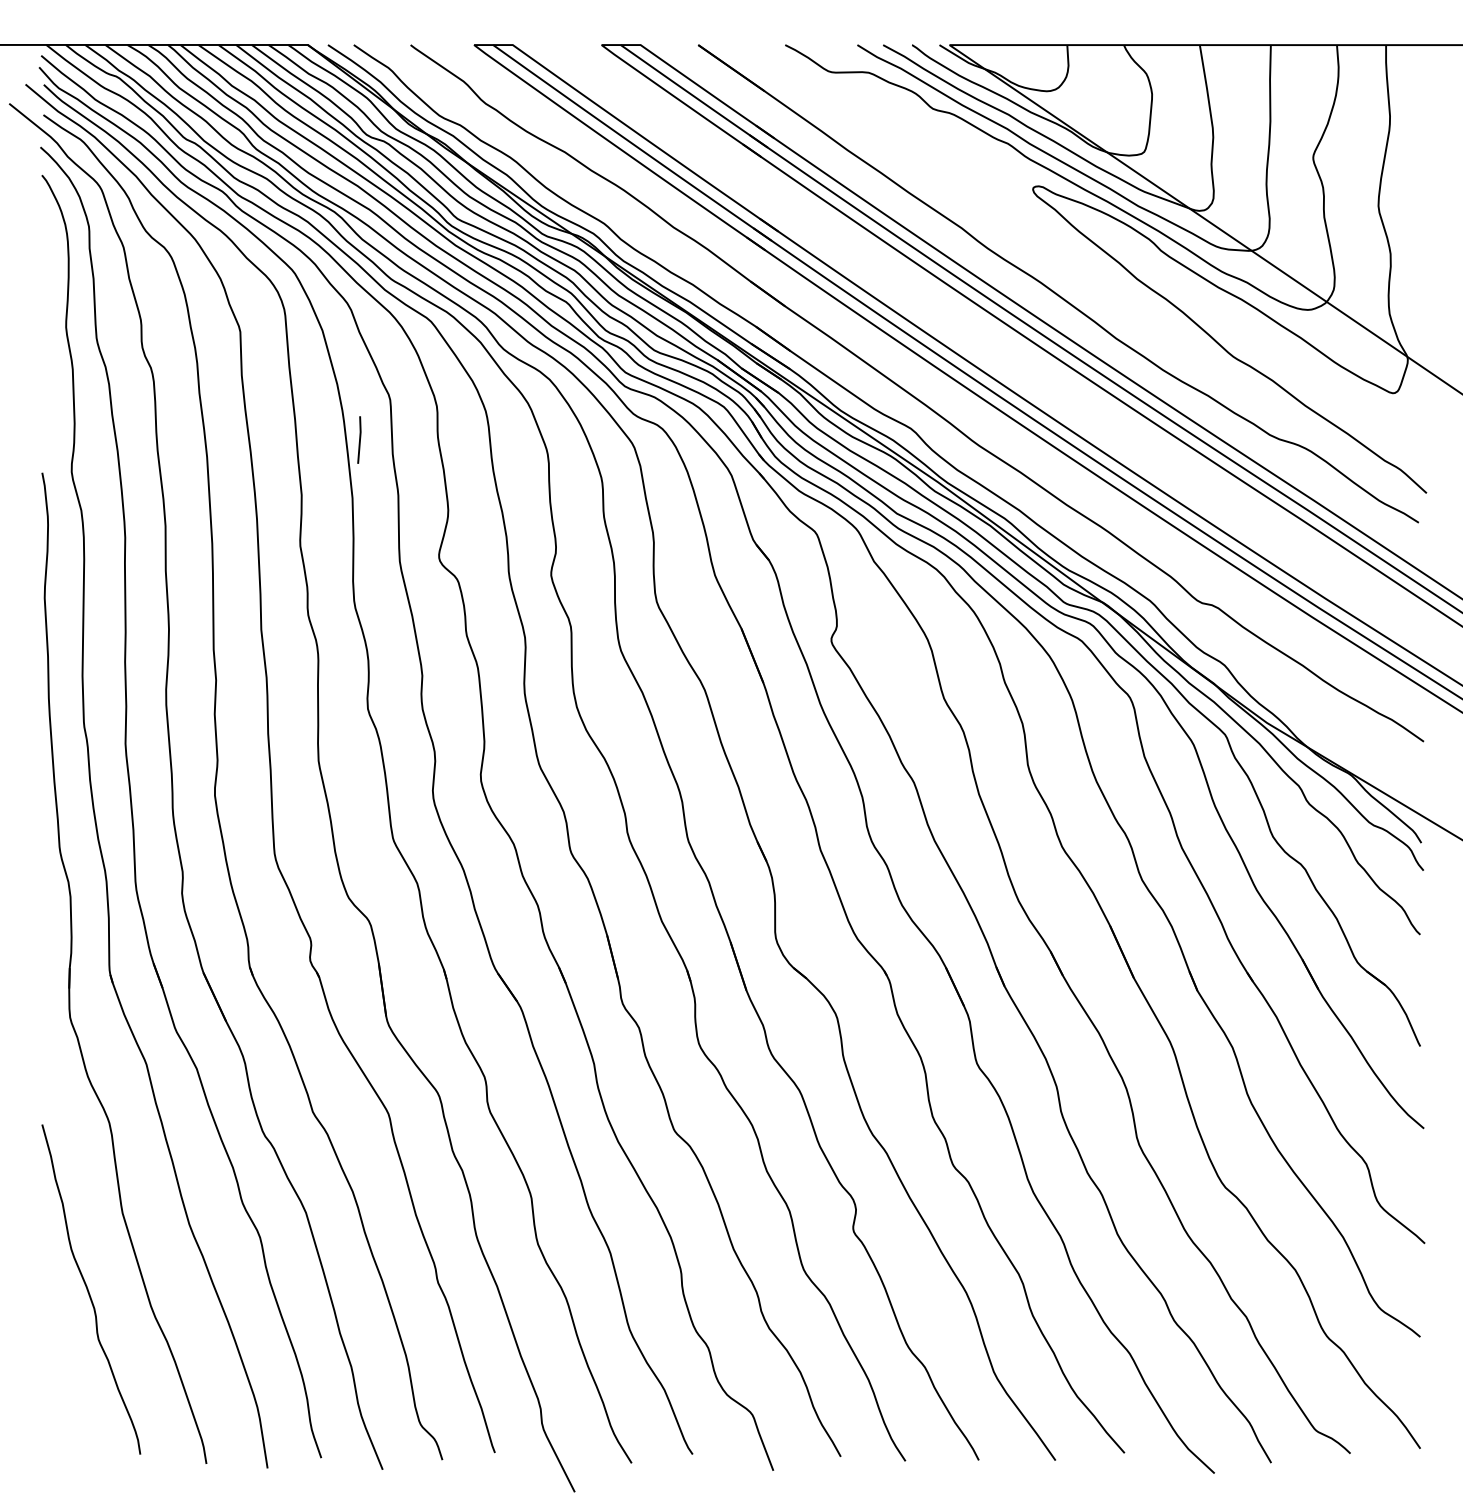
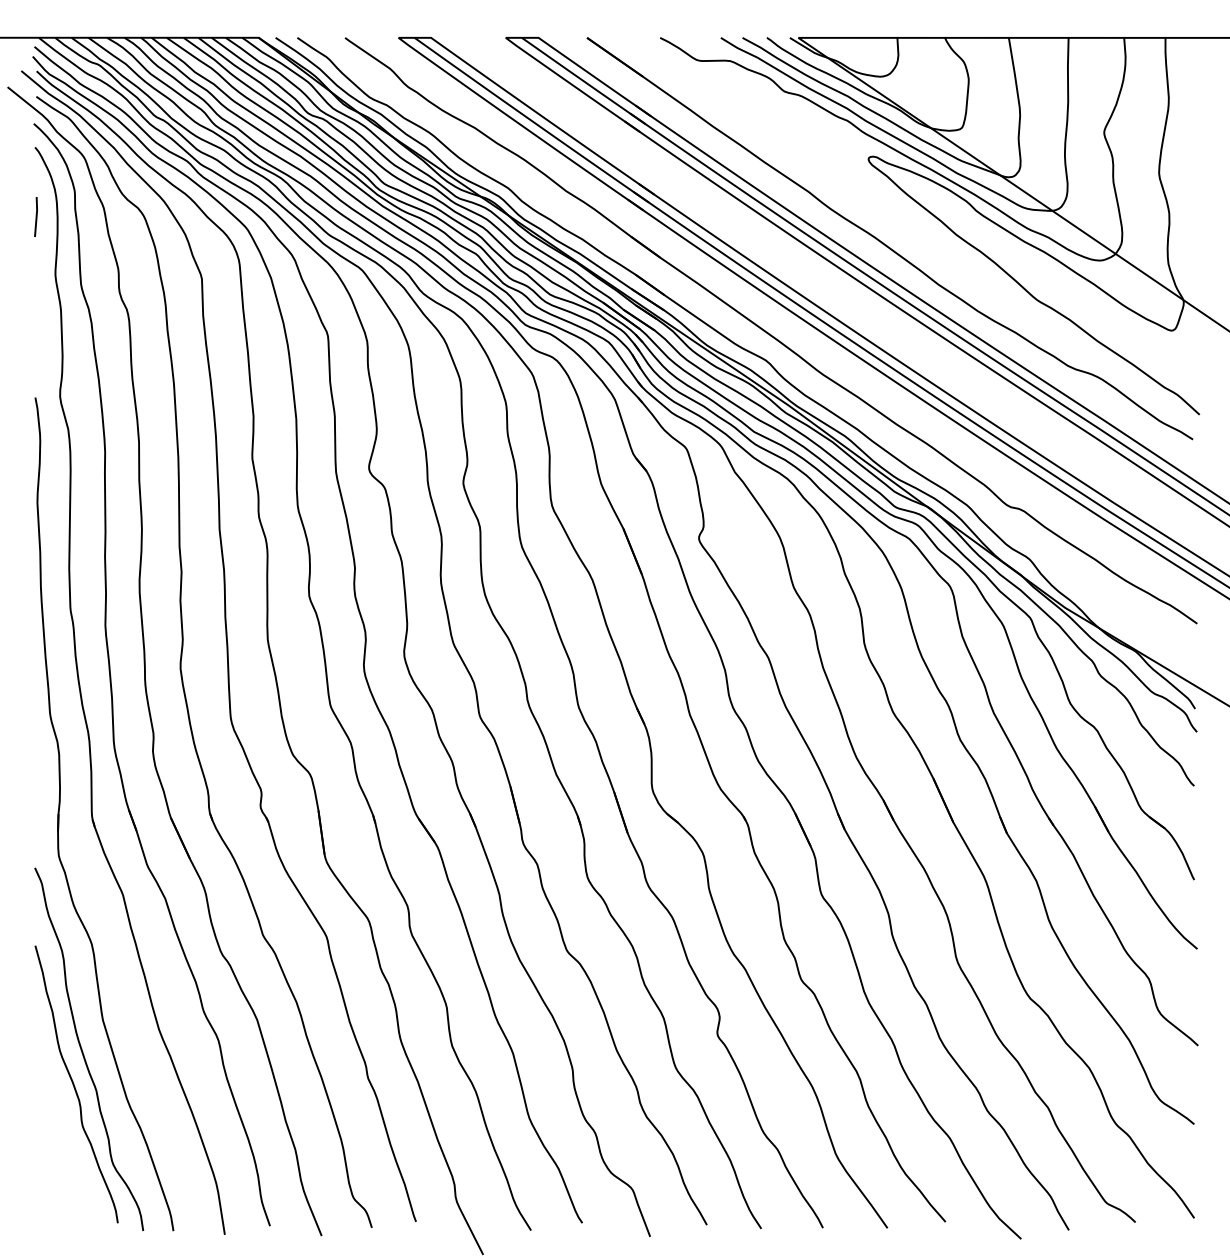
line: (358, 439) -> (35, 216), moved
curve: (99, 1250) -> (83, 1051), added

